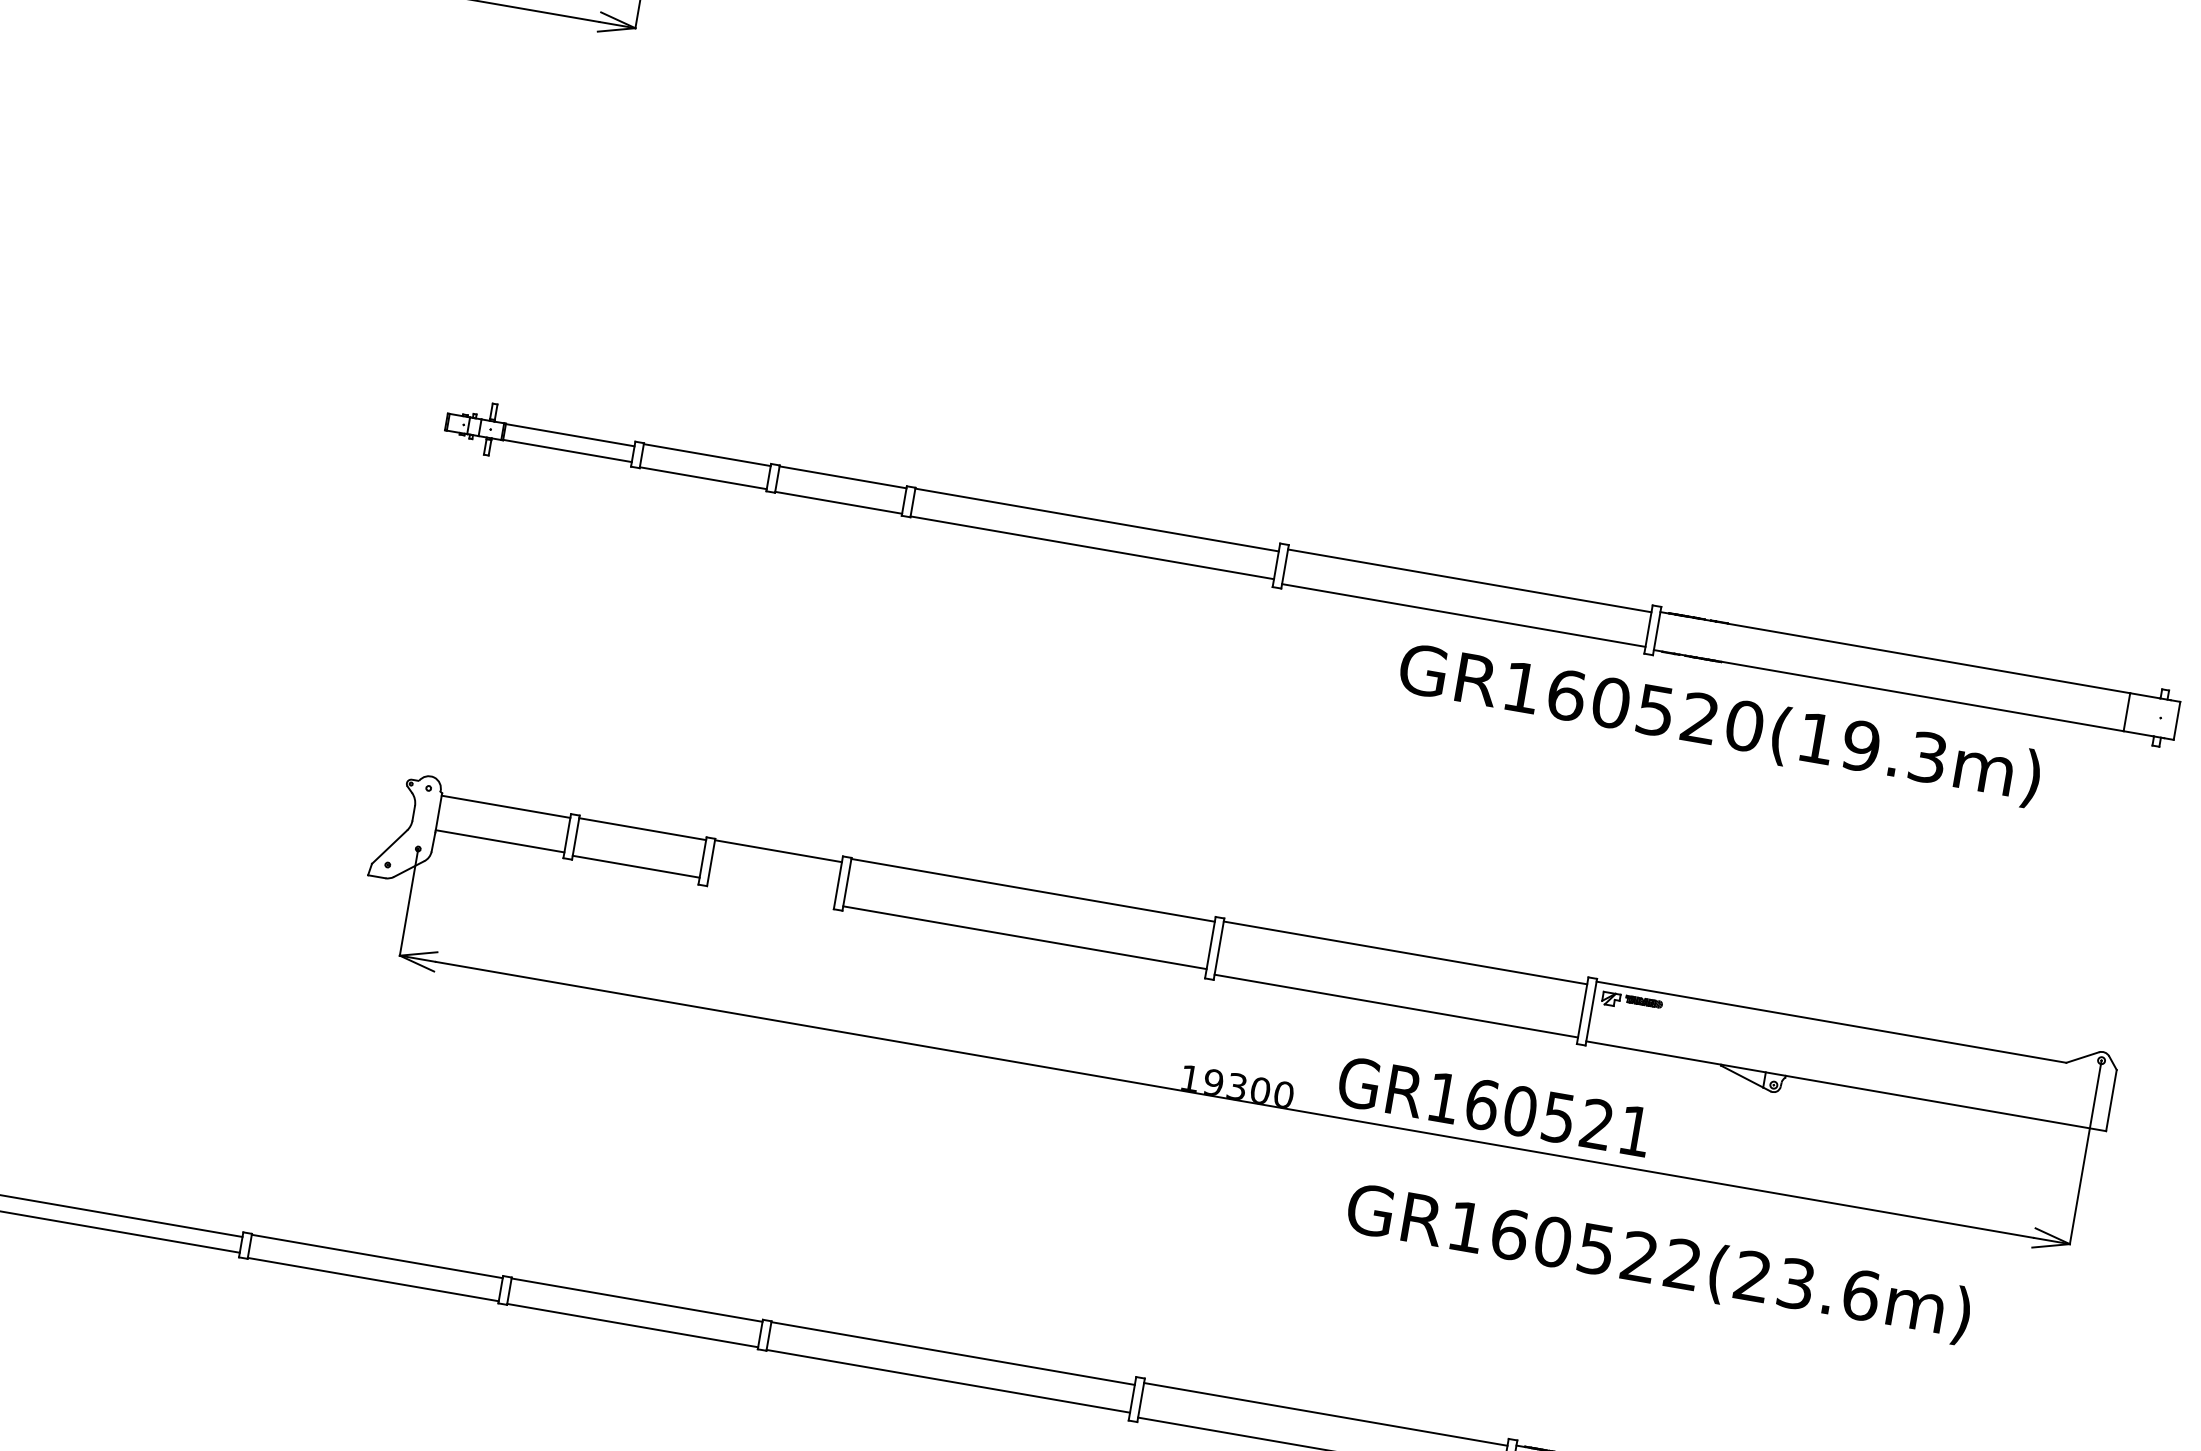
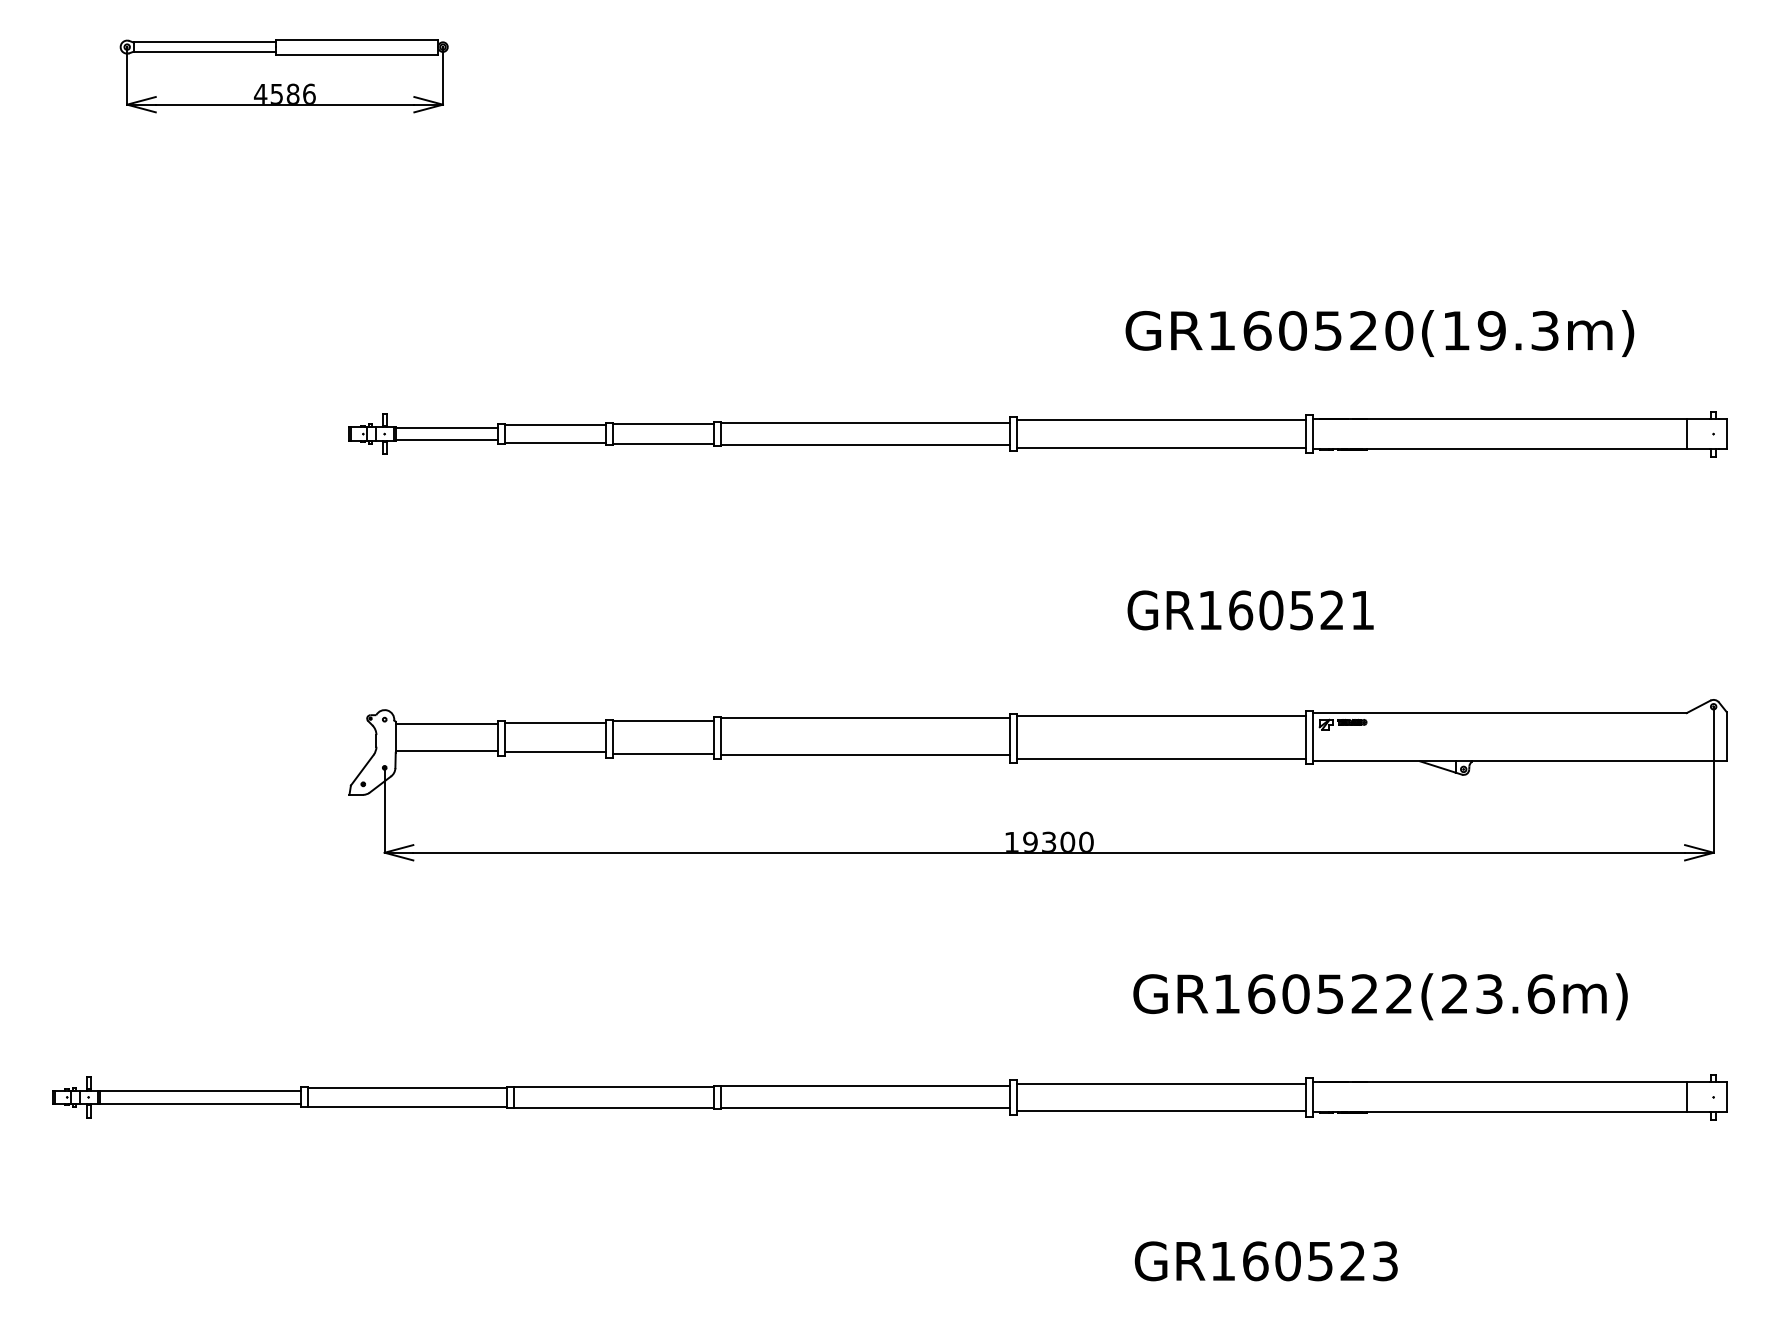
text: (1719, 725) -> (1379, 333), moved
line: (770, 892) -> (662, 754), added
text: (1494, 1106) -> (1250, 610), moved
text: (1658, 1263) -> (1380, 996), moved

